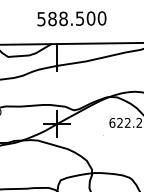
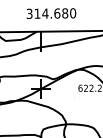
text: (66, 18) -> (47, 13), 588.500 -> 314.680

